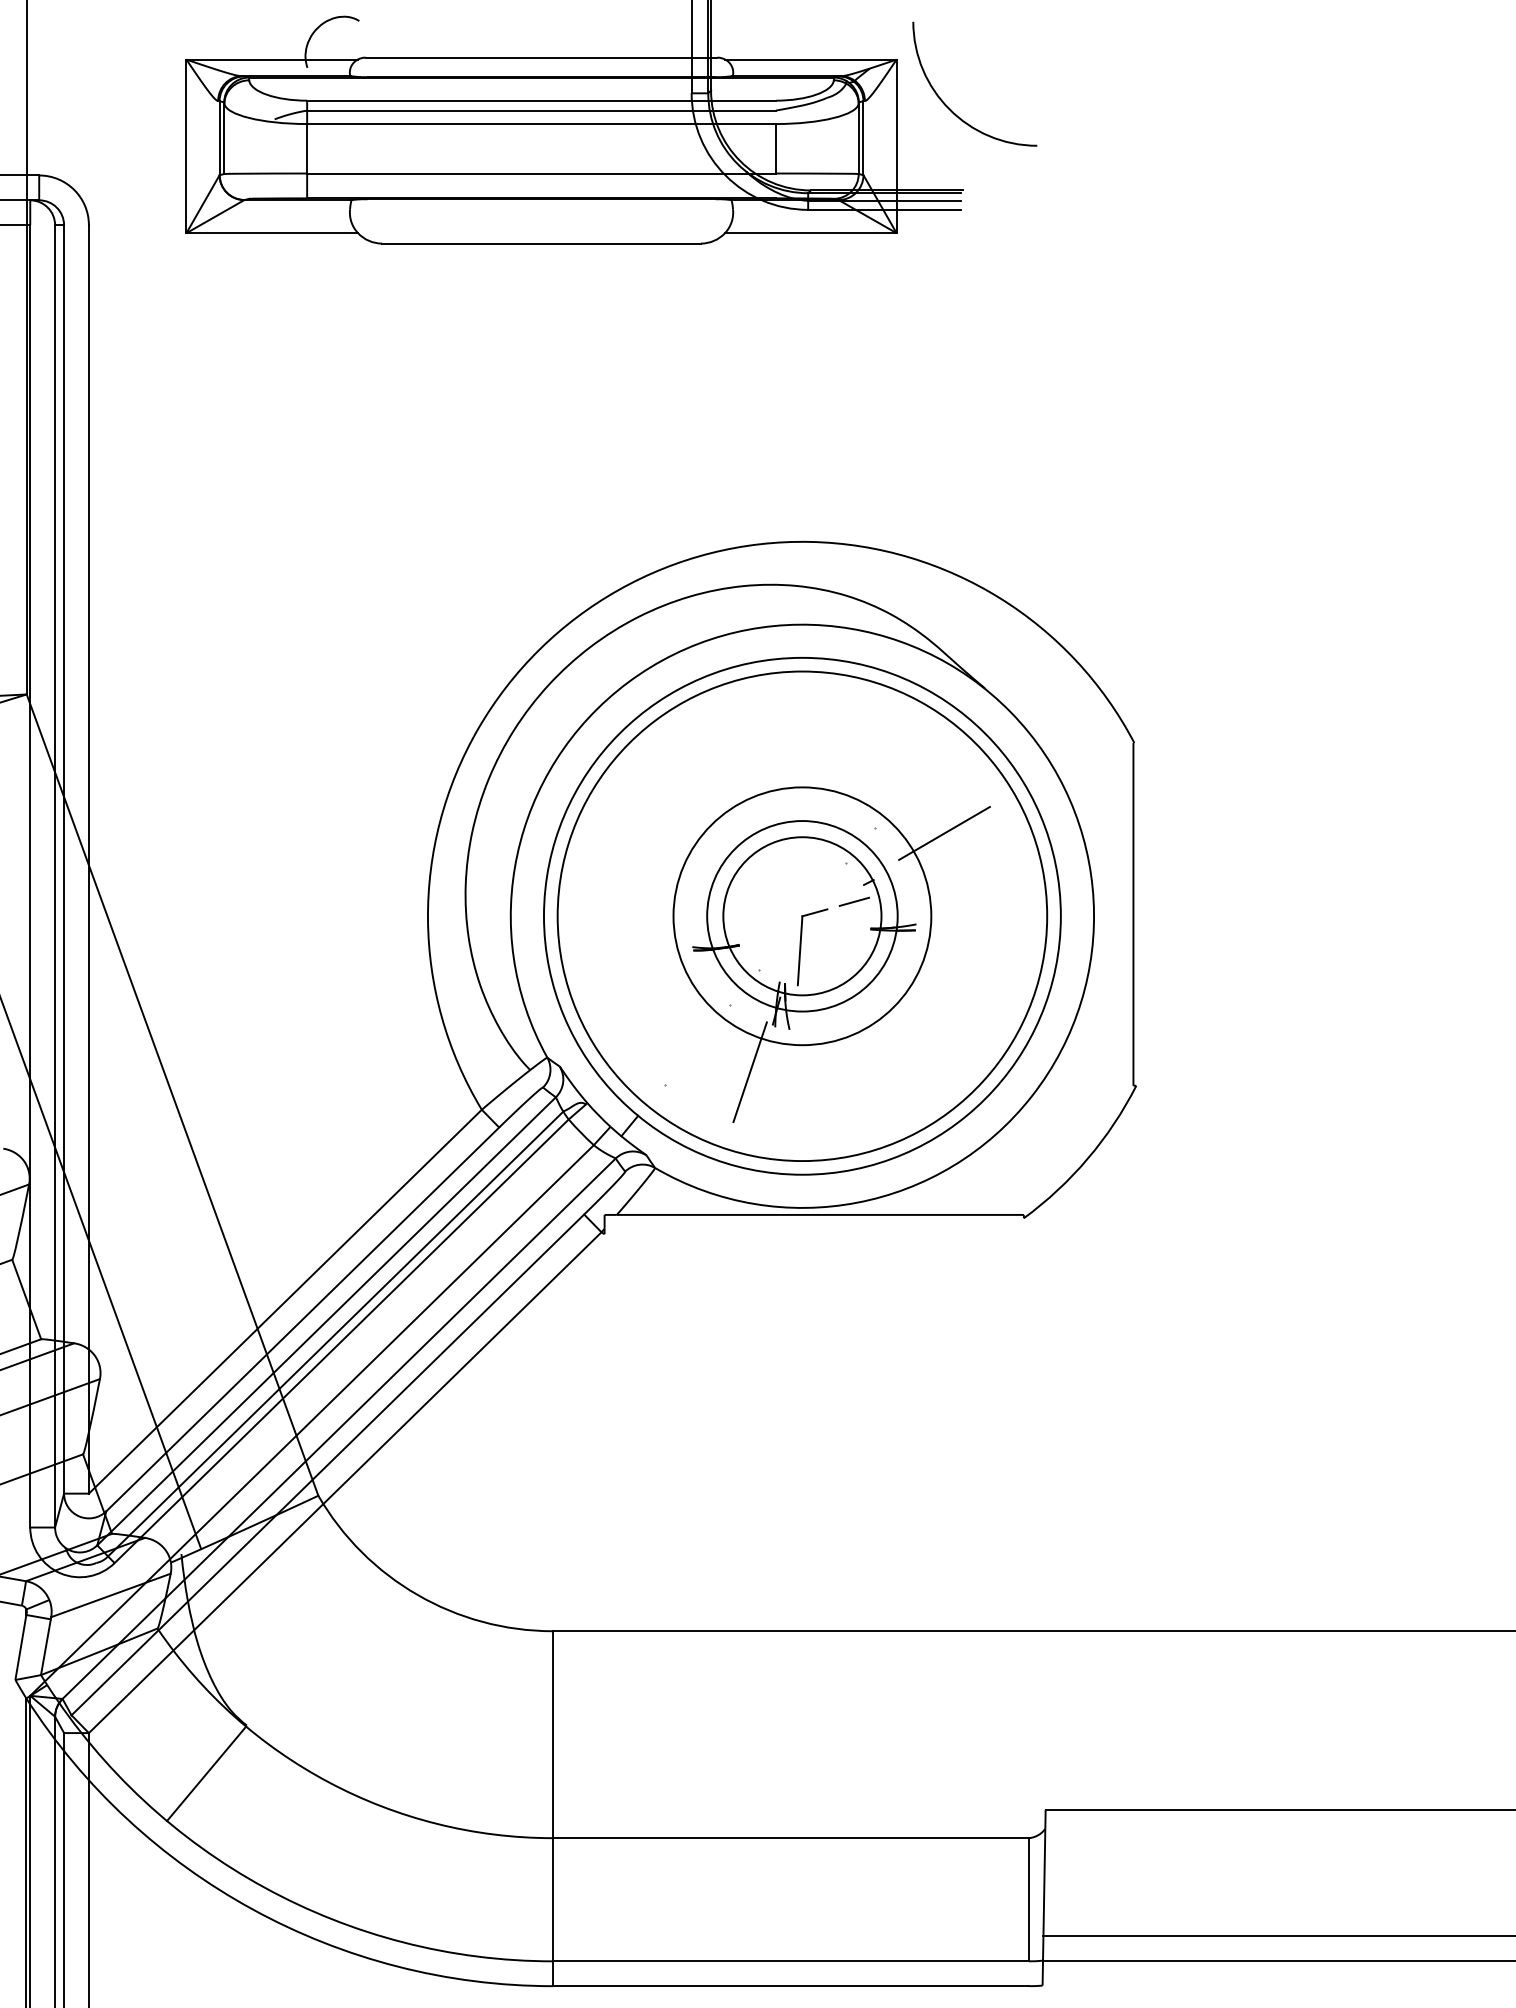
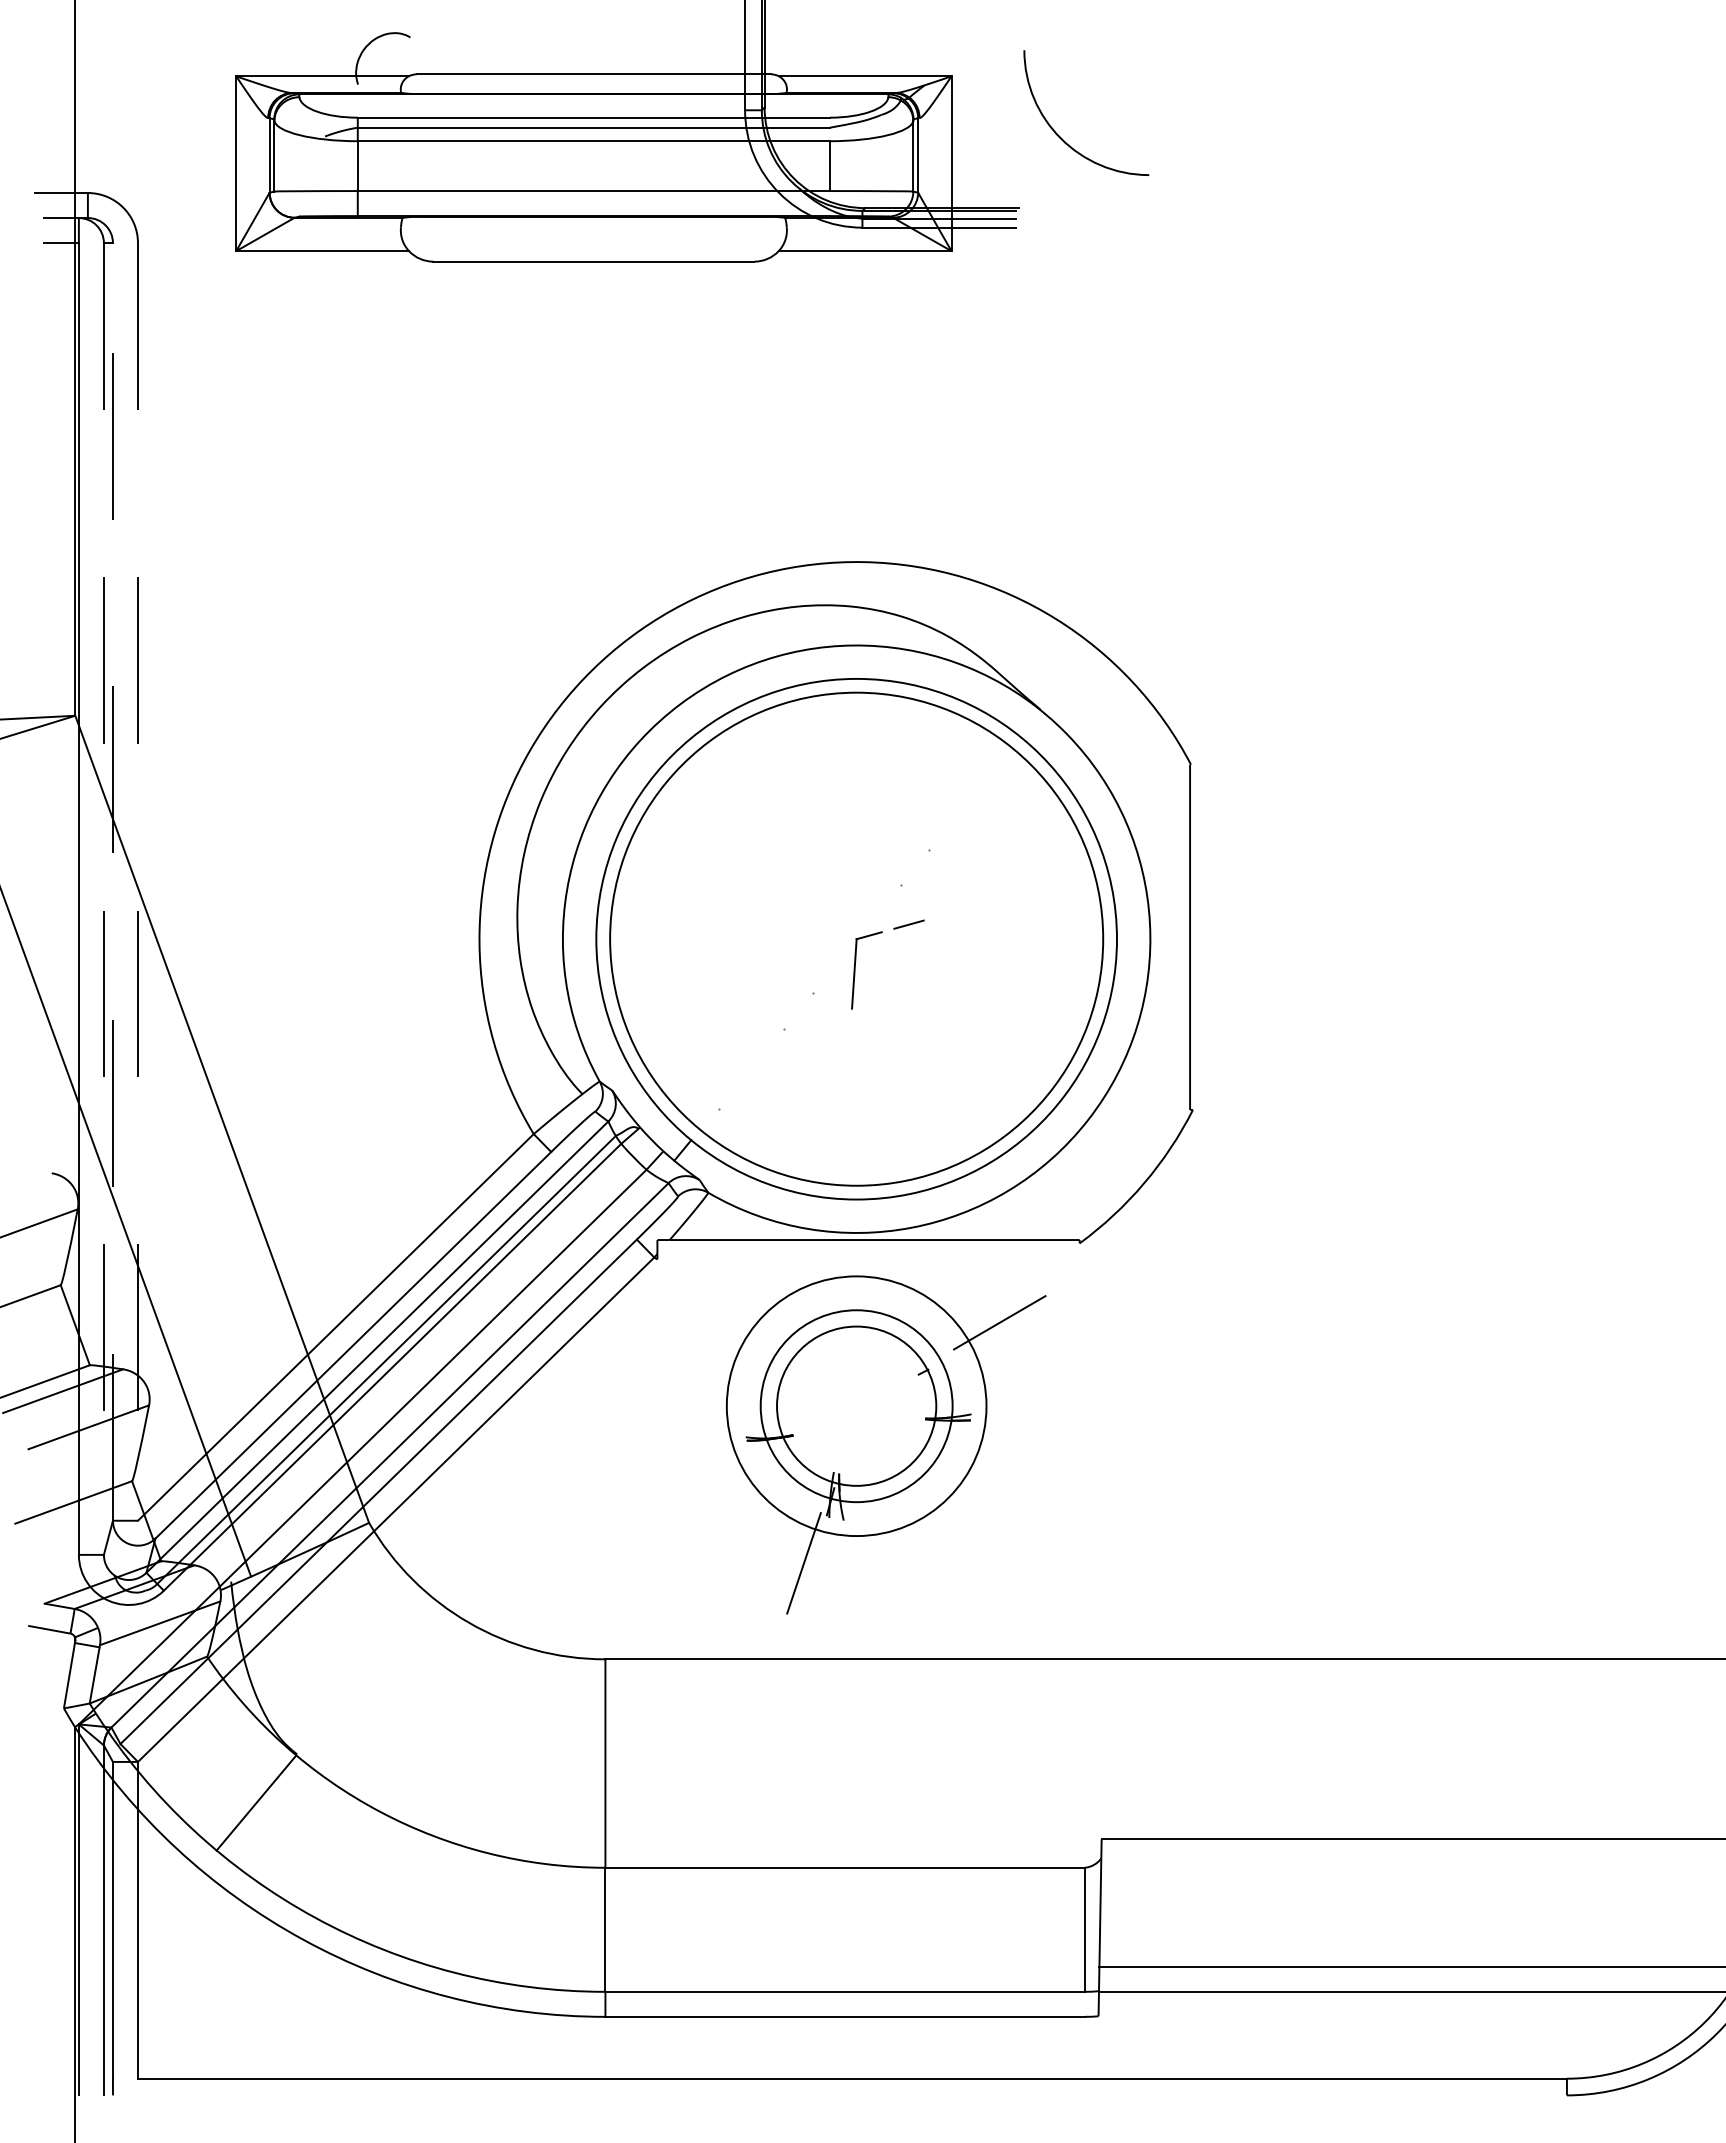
arc: (950, 108) -> (1061, 137), moved
line: (63, 858) -> (112, 881), solid -> dashed
line: (88, 858) -> (137, 881), solid -> dashed
line: (54, 875) -> (103, 898), solid -> dashed
part: (831, 954) -> (885, 1444), moved

